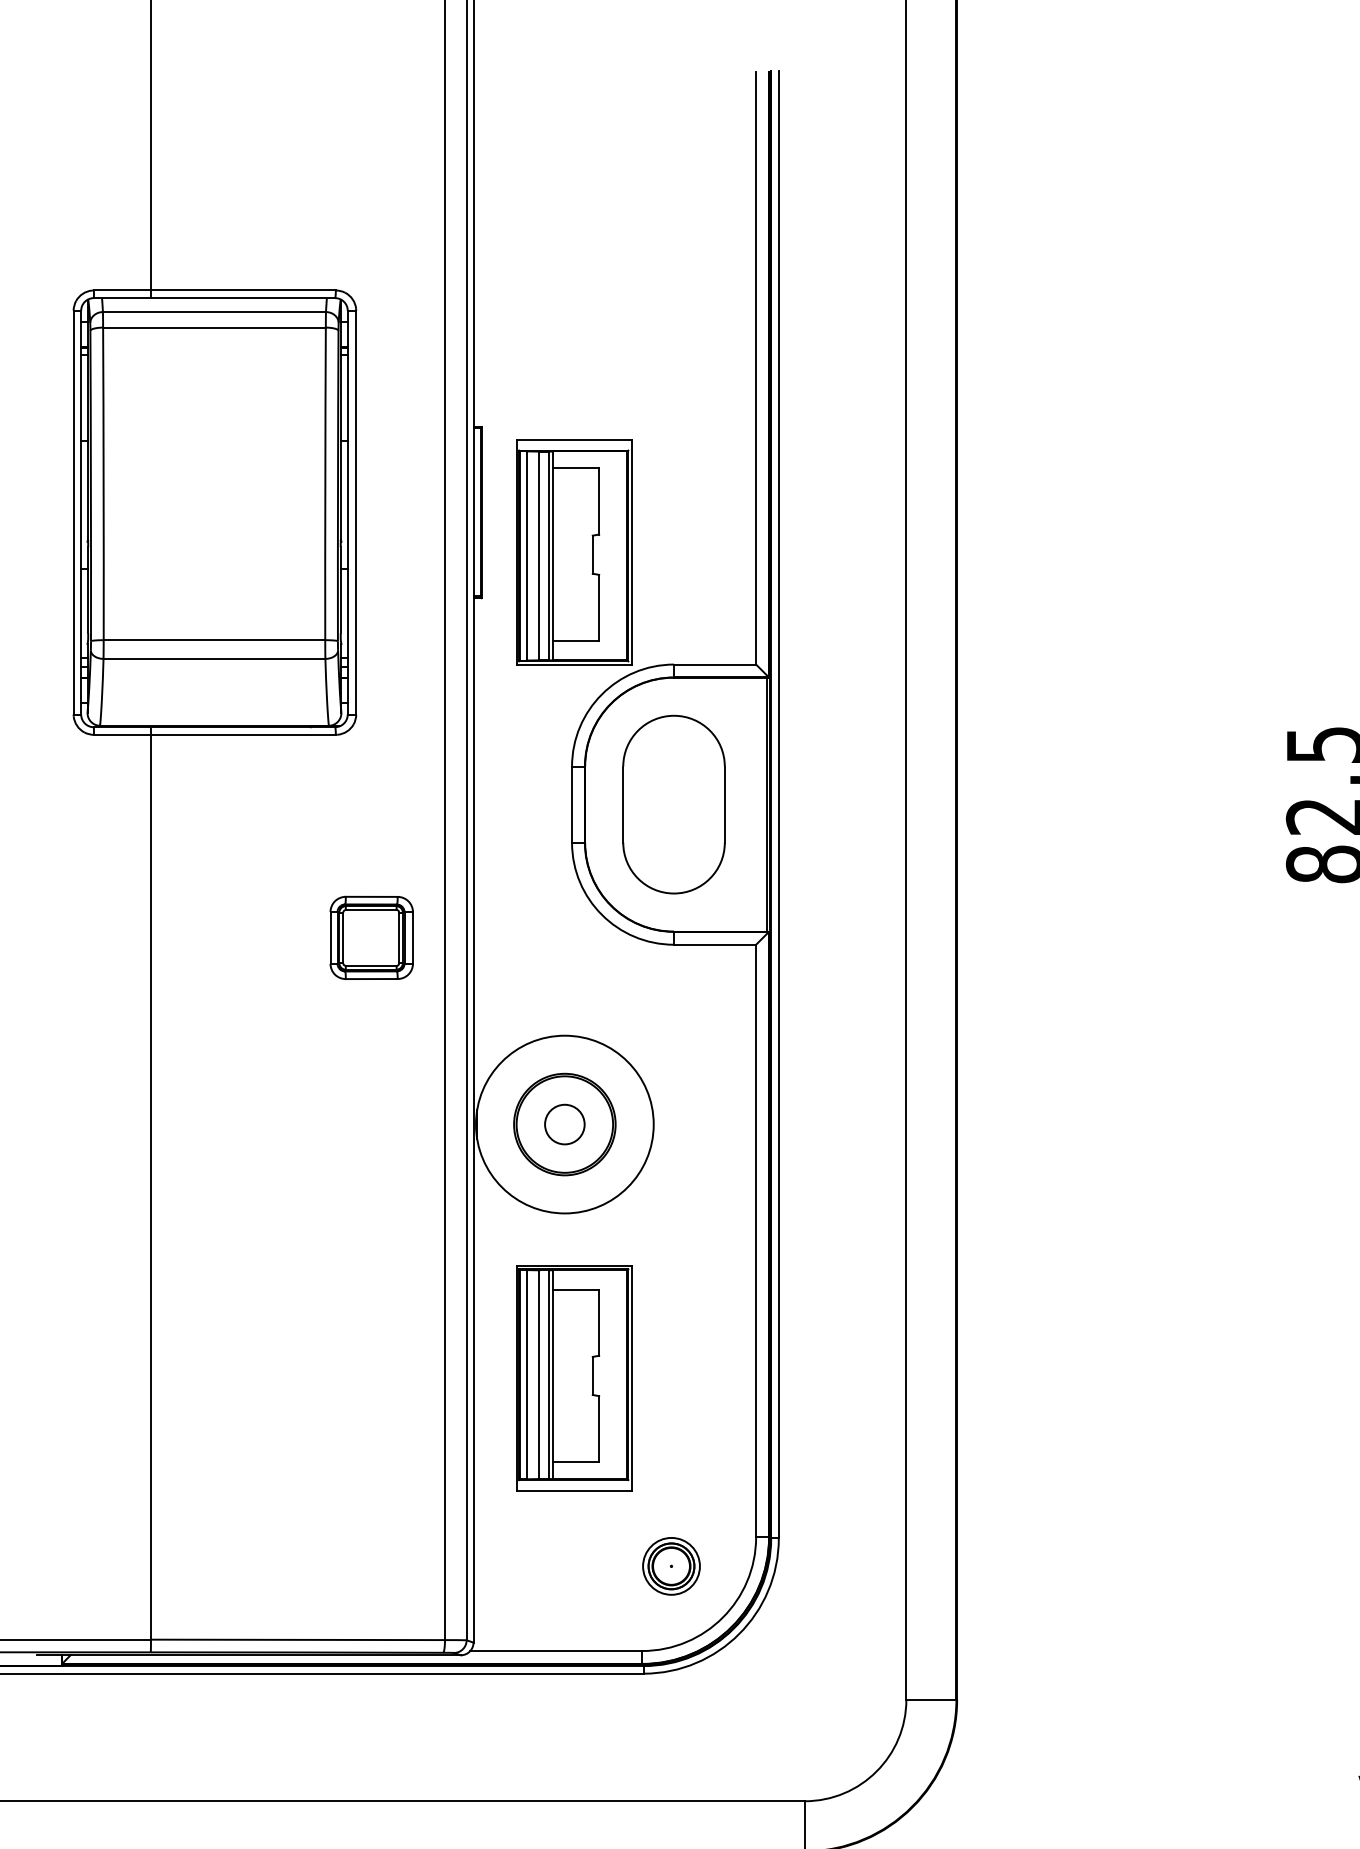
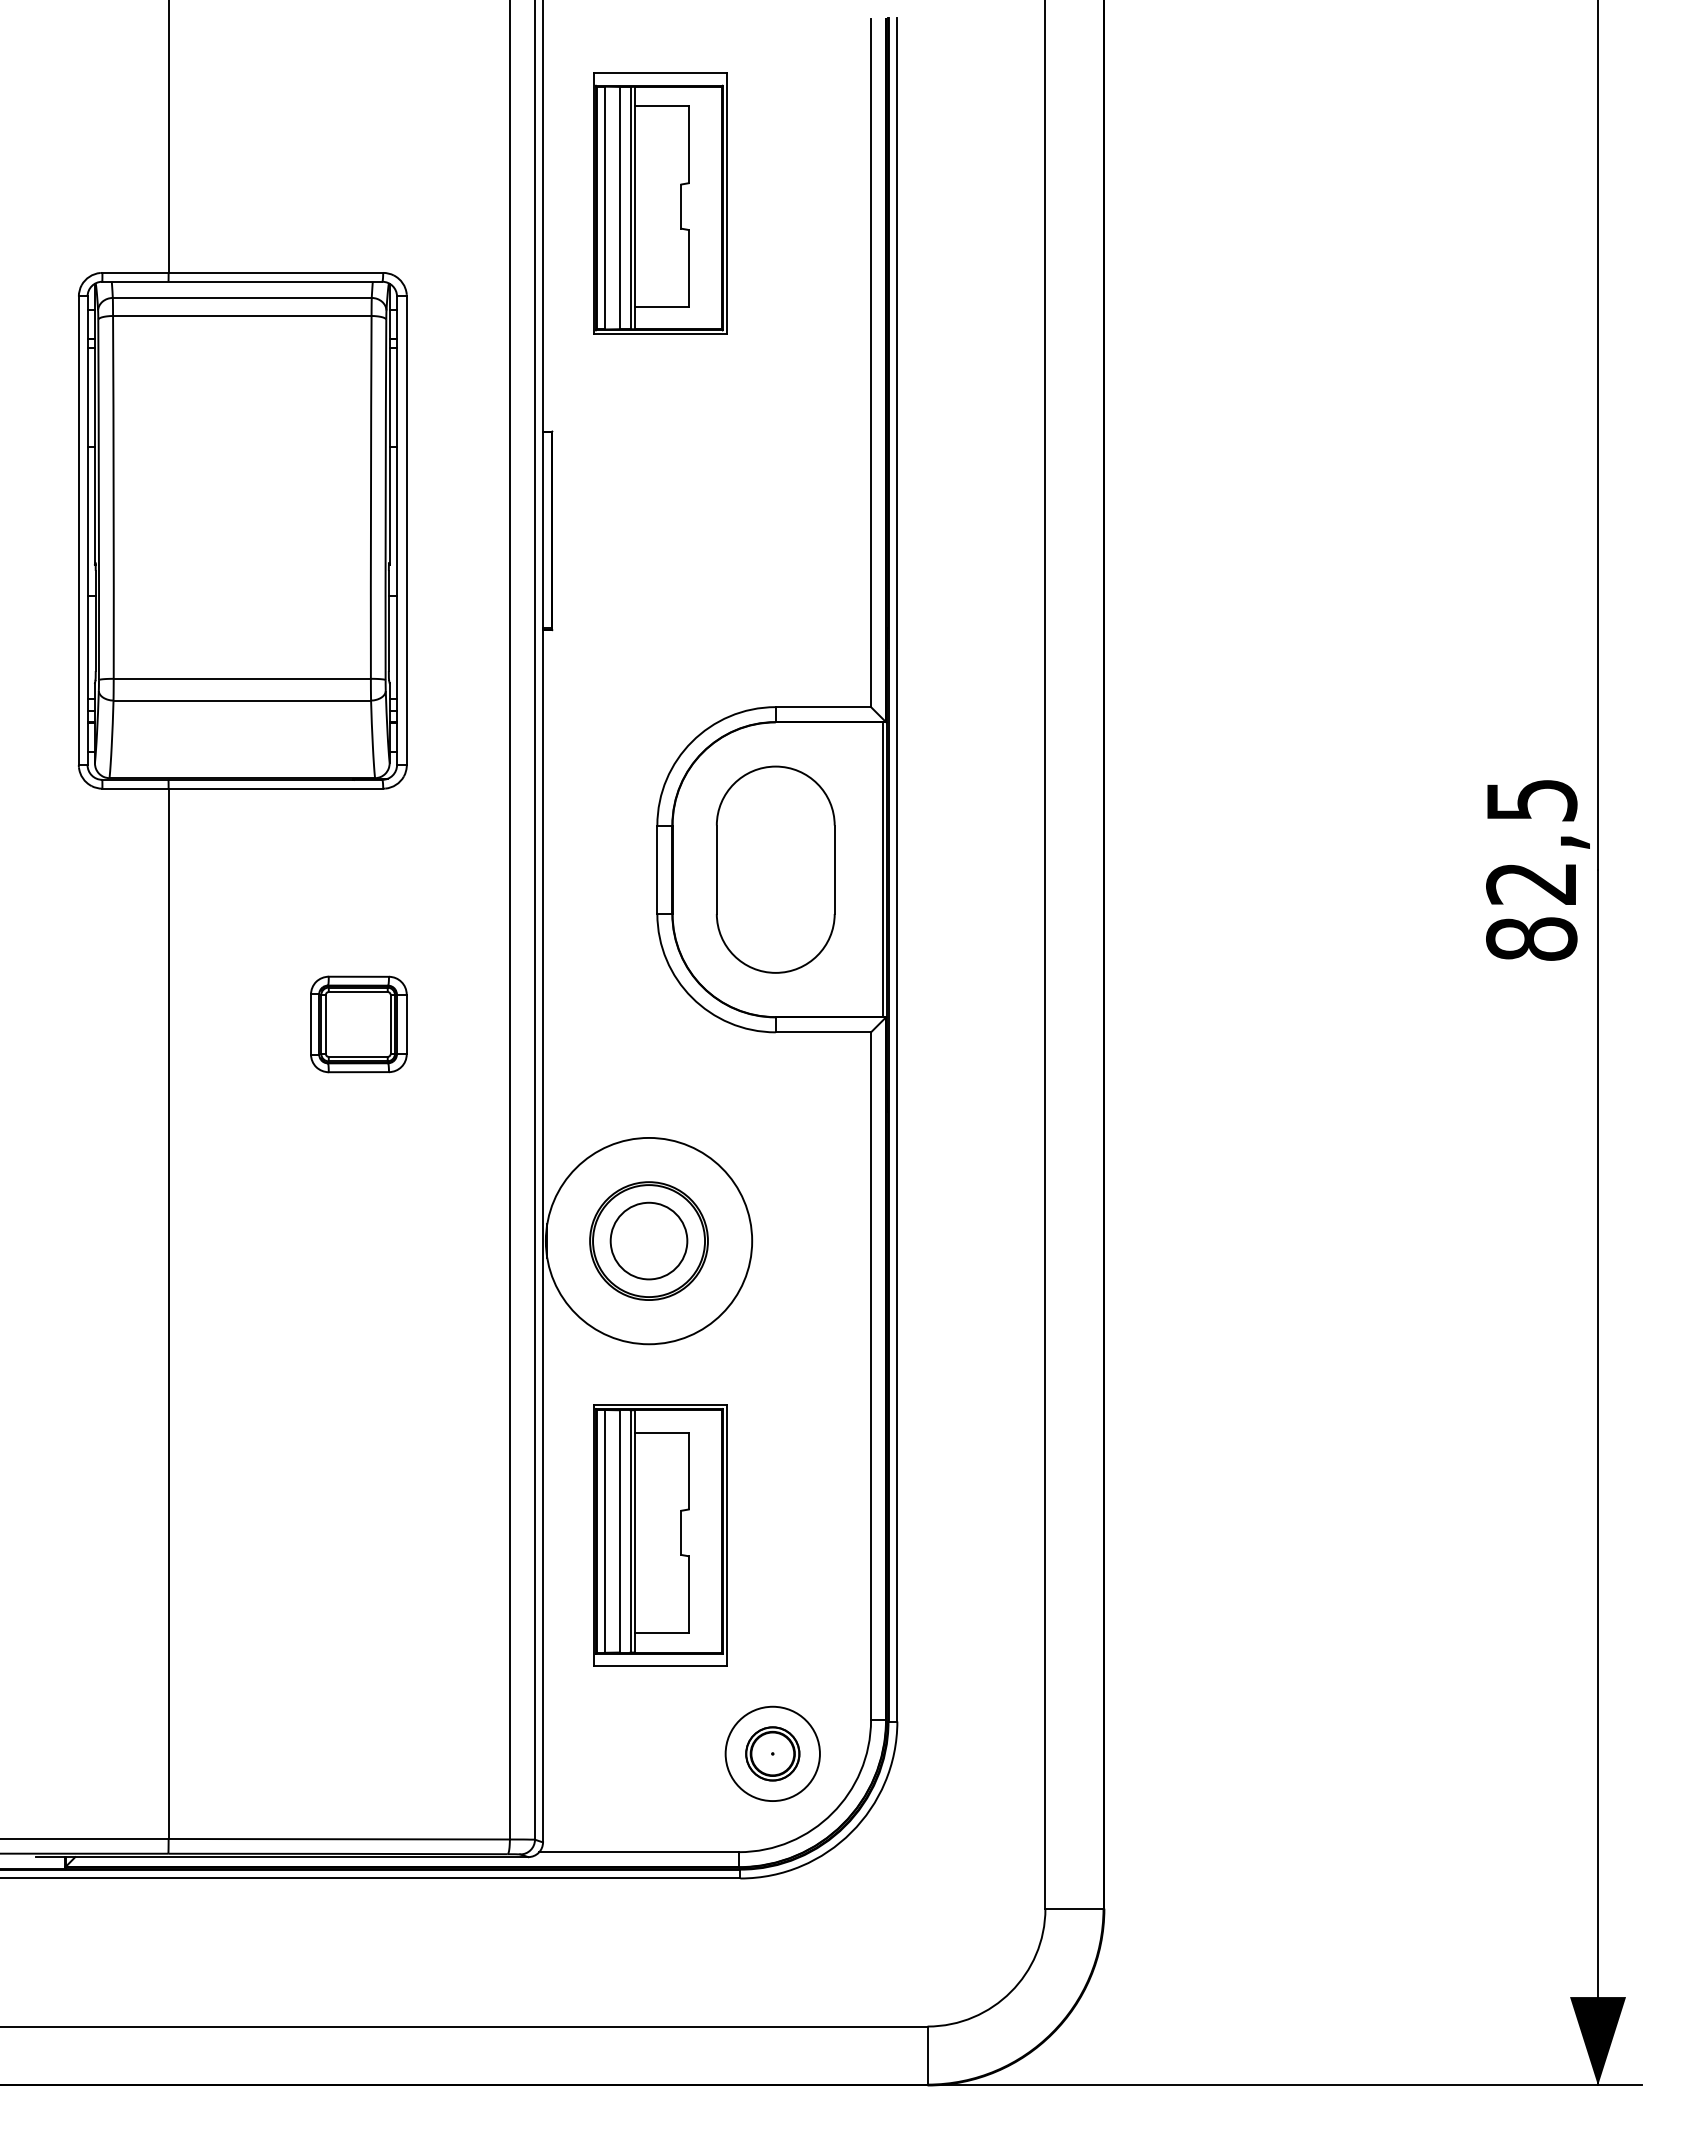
part: (574, 552) -> (660, 203), moved
part: (371, 937) -> (358, 1024), moved
circle: (564, 1124) -> (648, 1240), size x1.67
circle: (671, 1566) -> (772, 1753), size x1.43

